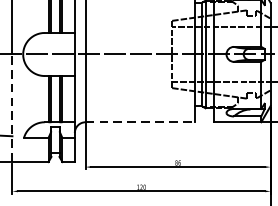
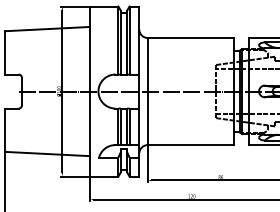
line: (11, 107) -> (89, 133), dashed -> solid
line: (140, 122) -> (191, 145), dashed -> solid

